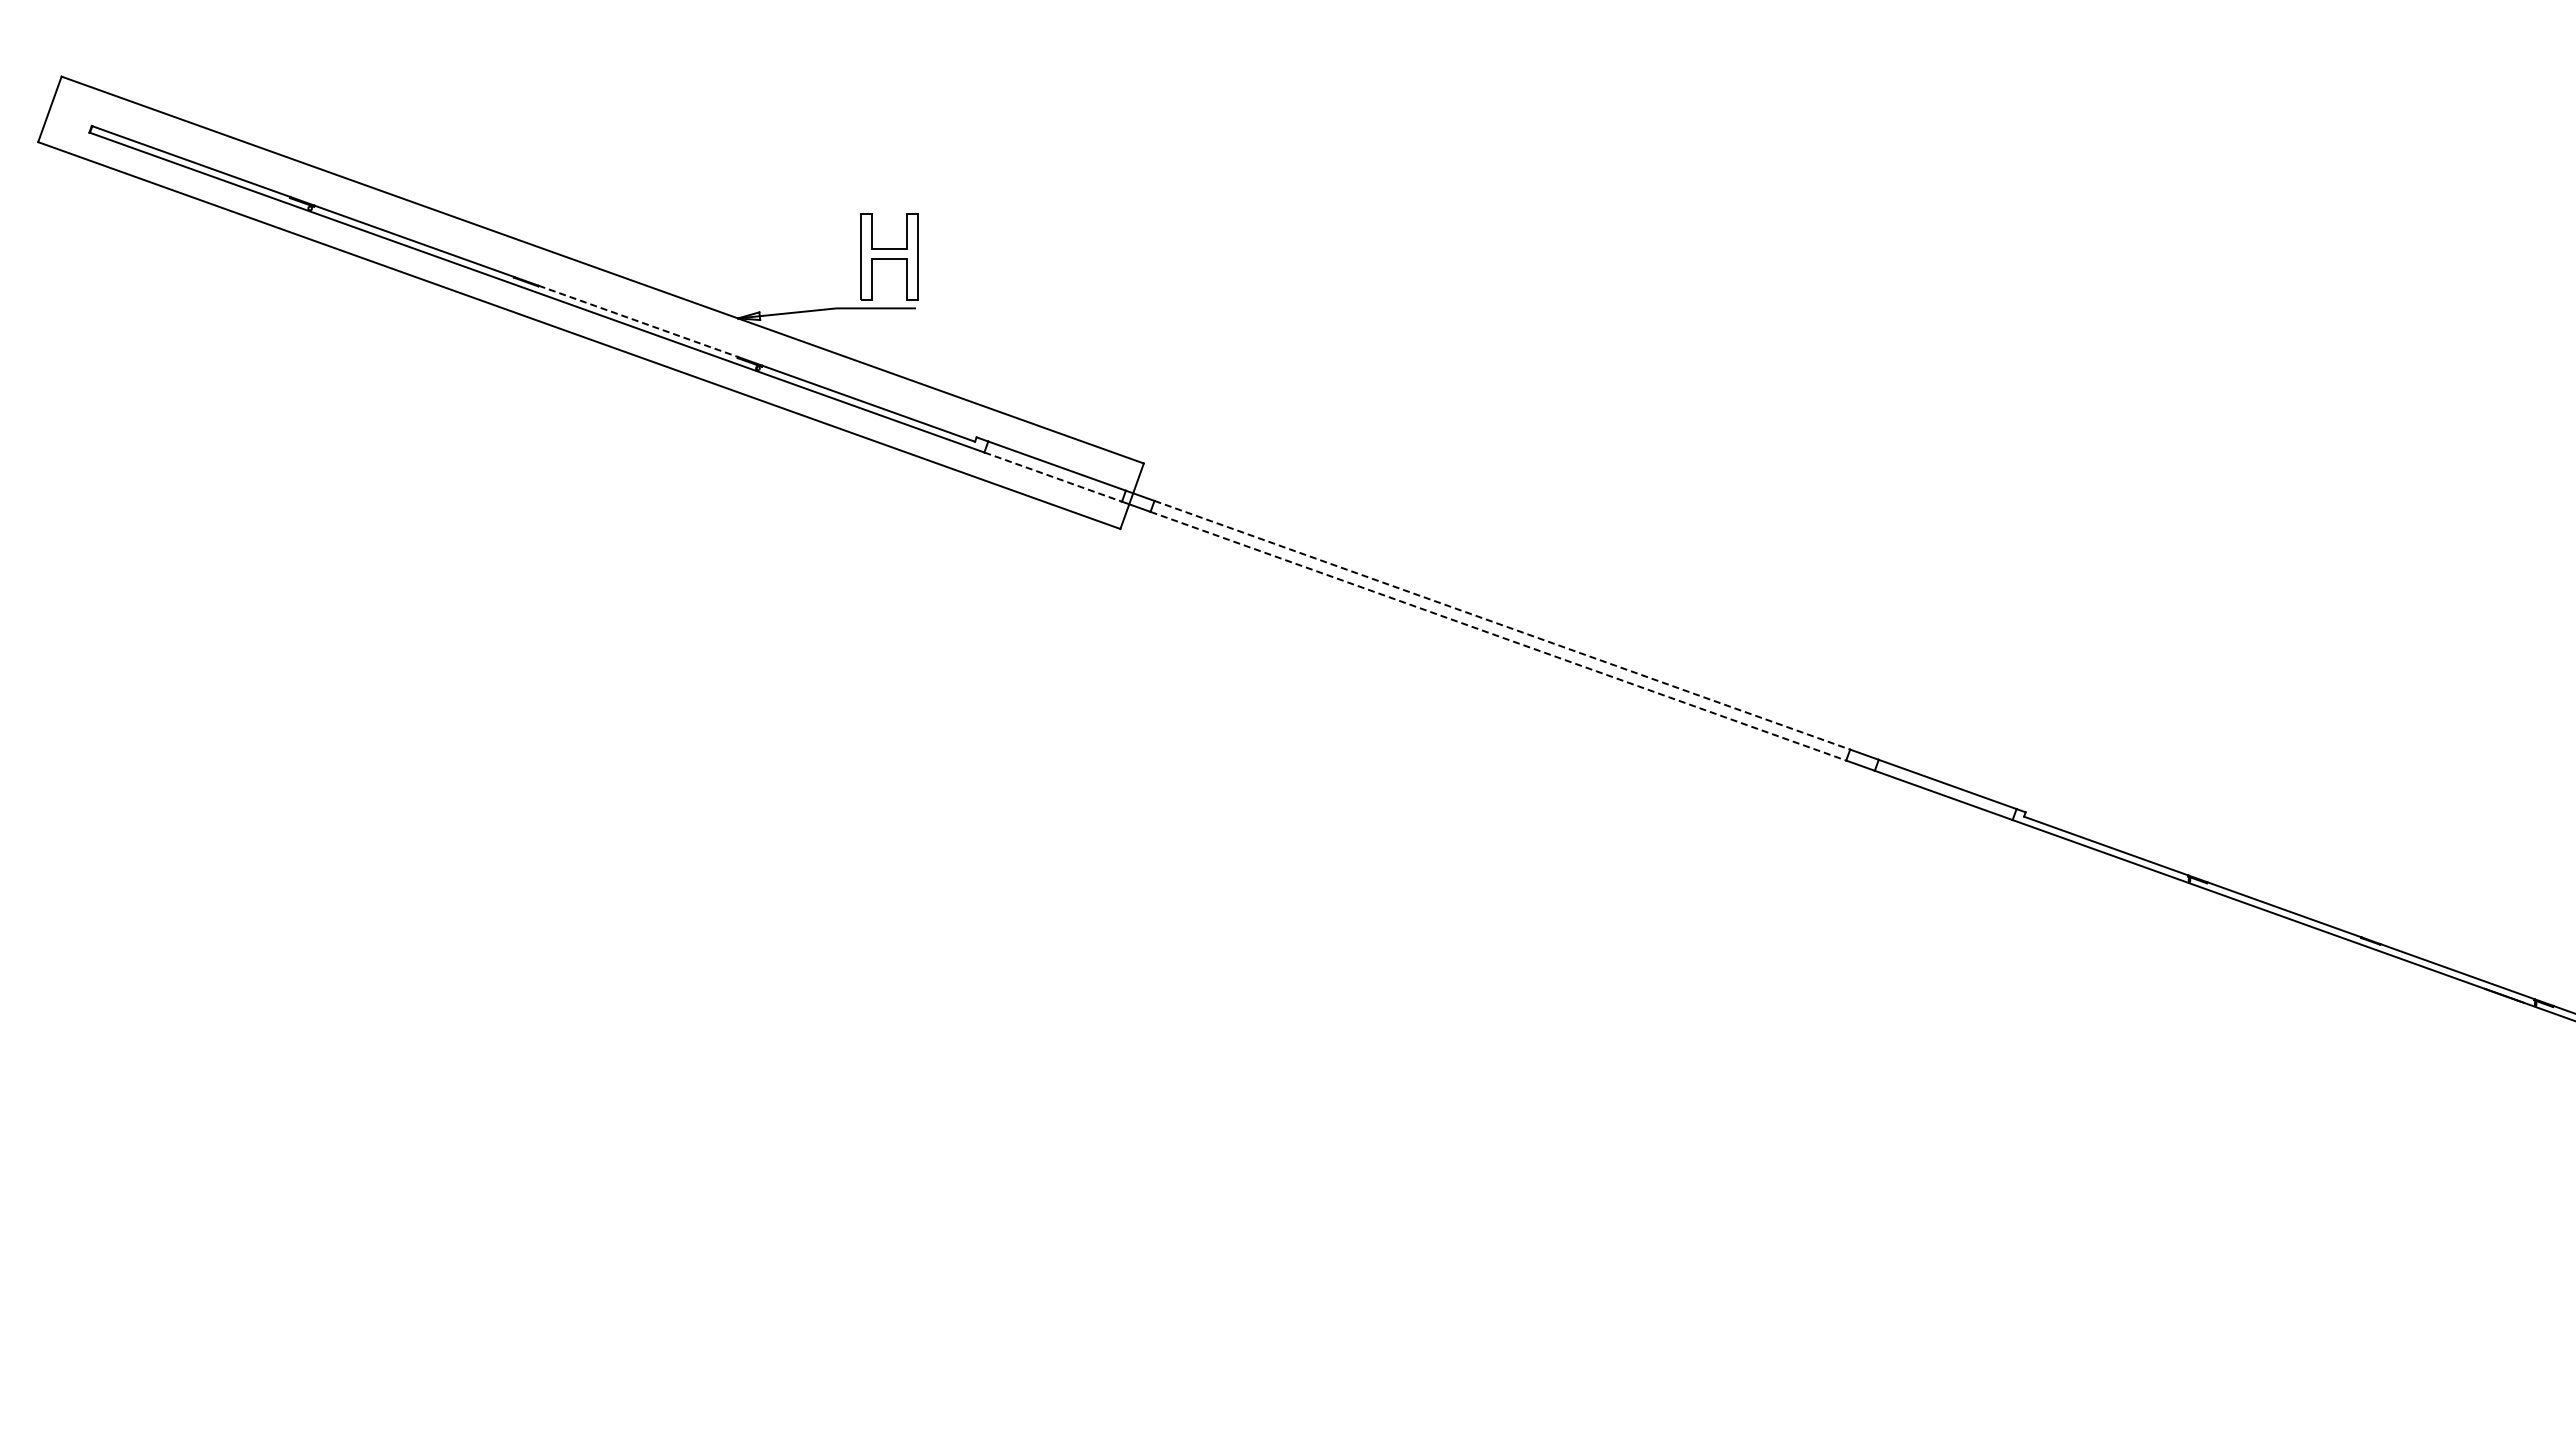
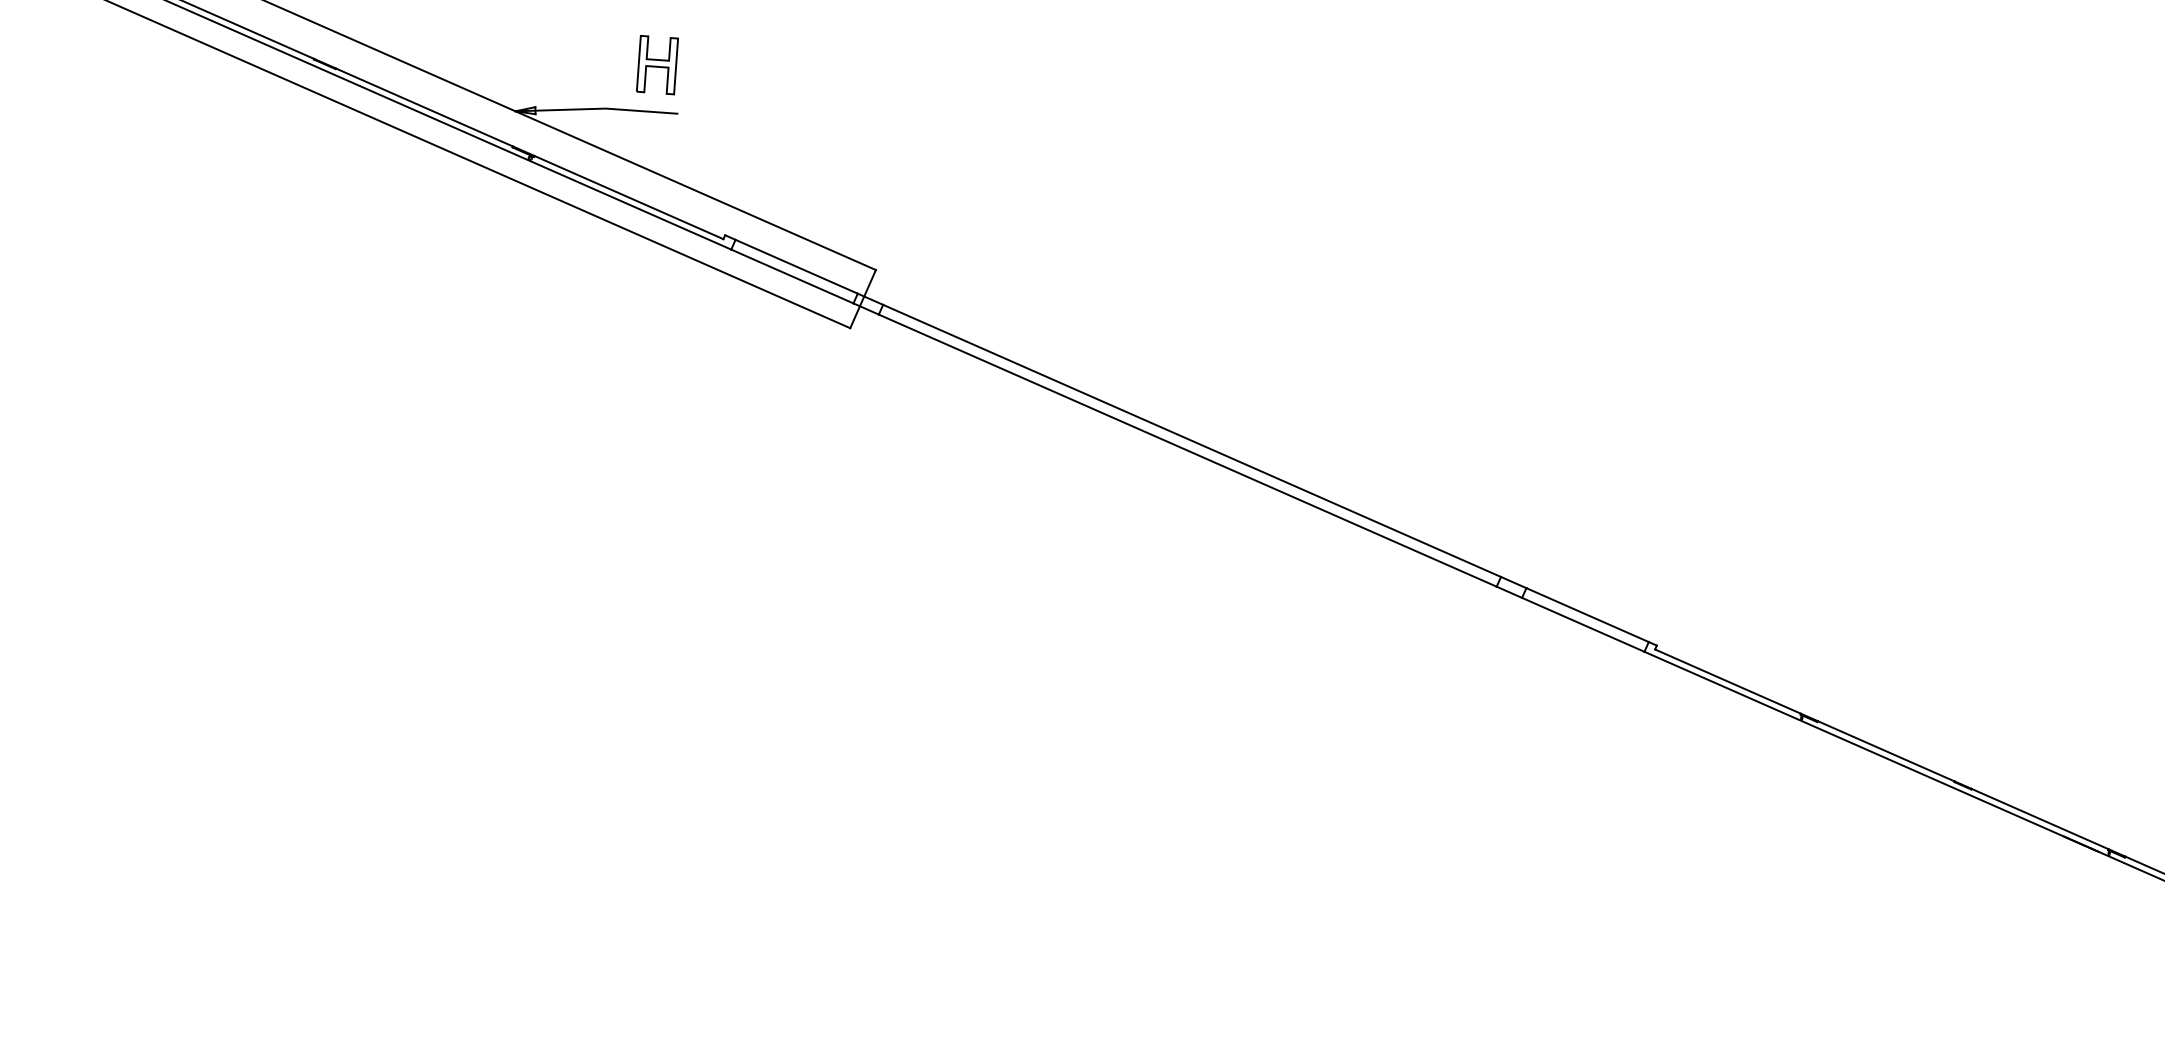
part: (889, 256) -> (657, 64), size x0.71
line: (638, 321) -> (424, 107), dashed -> solid
line: (1053, 477) -> (792, 276), dashed -> solid
line: (1502, 625) -> (1192, 441), dashed -> solid
line: (1498, 636) -> (1187, 450), dashed -> solid

